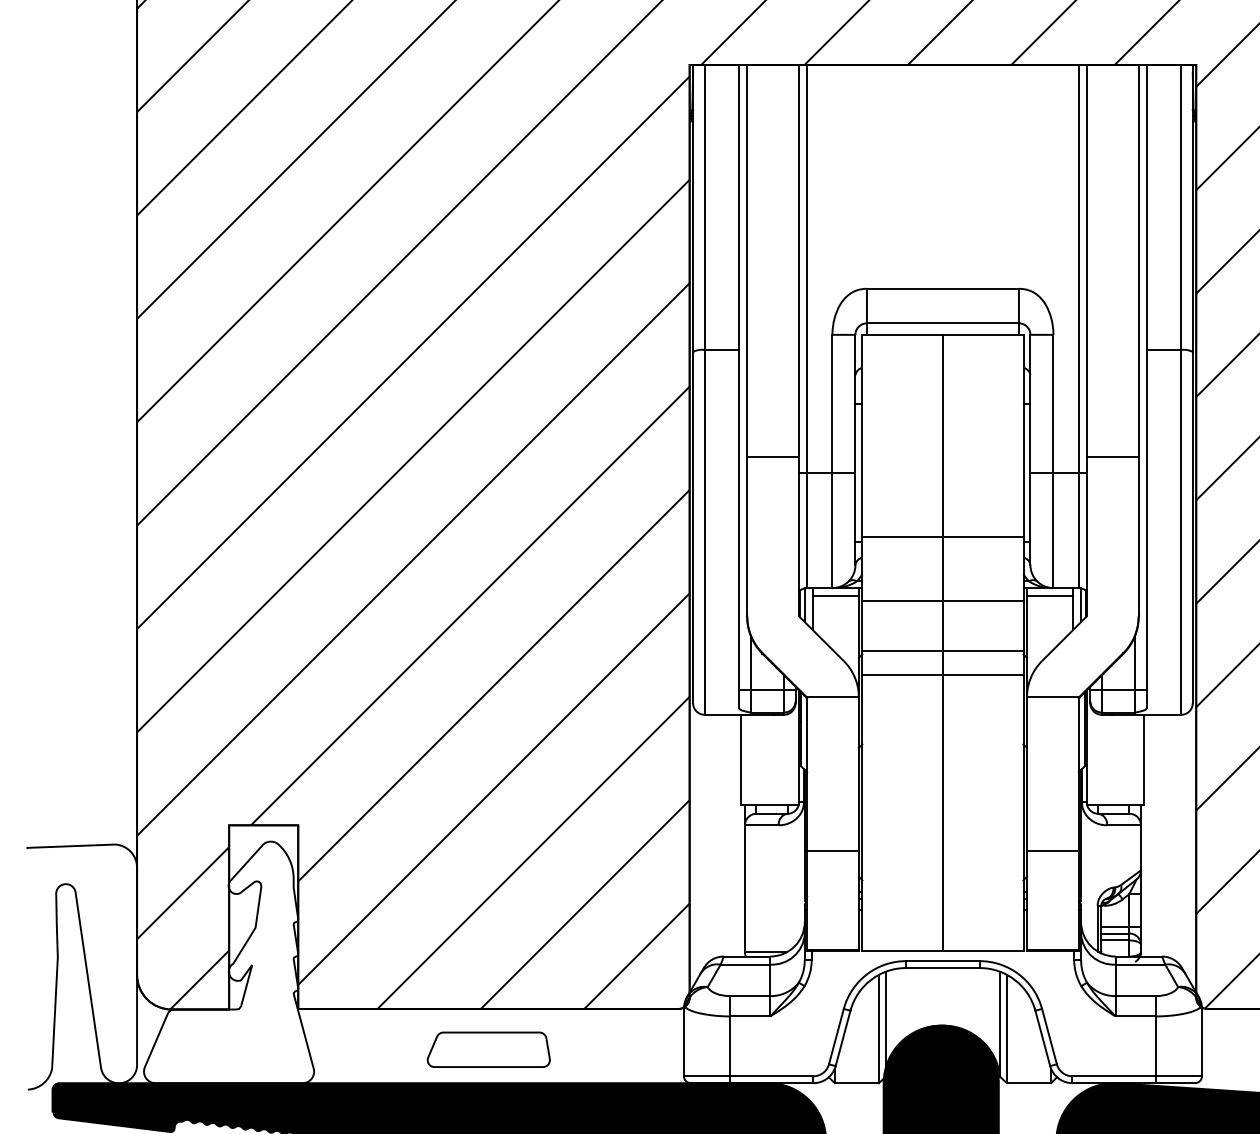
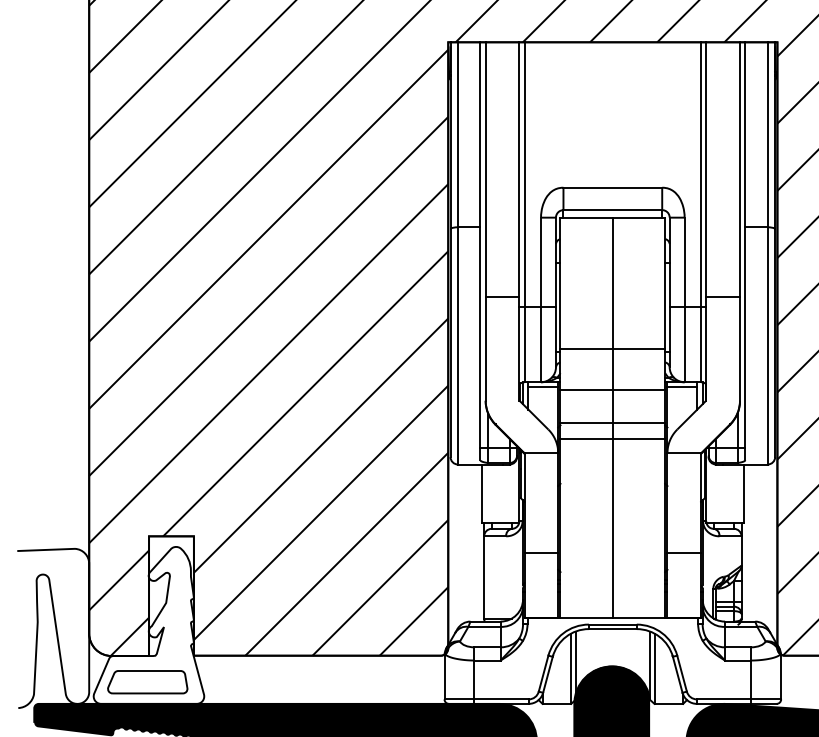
part: (488, 1050) -> (147, 682), moved

